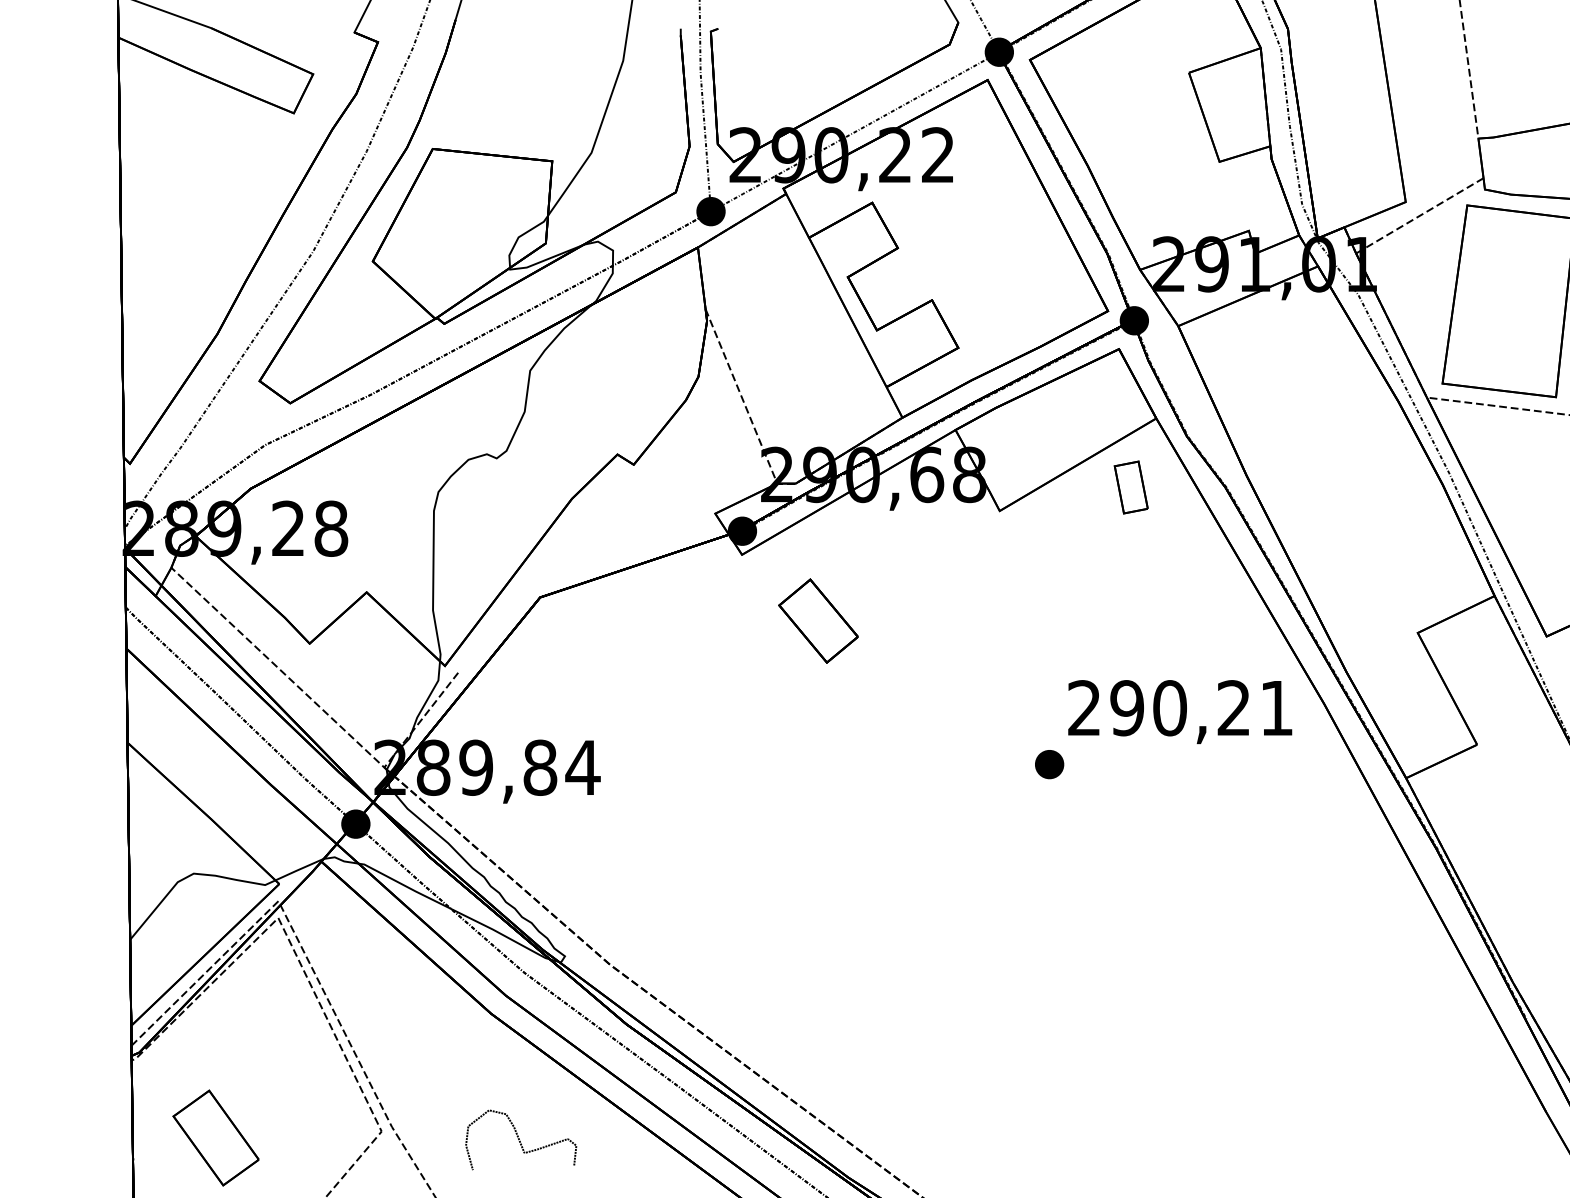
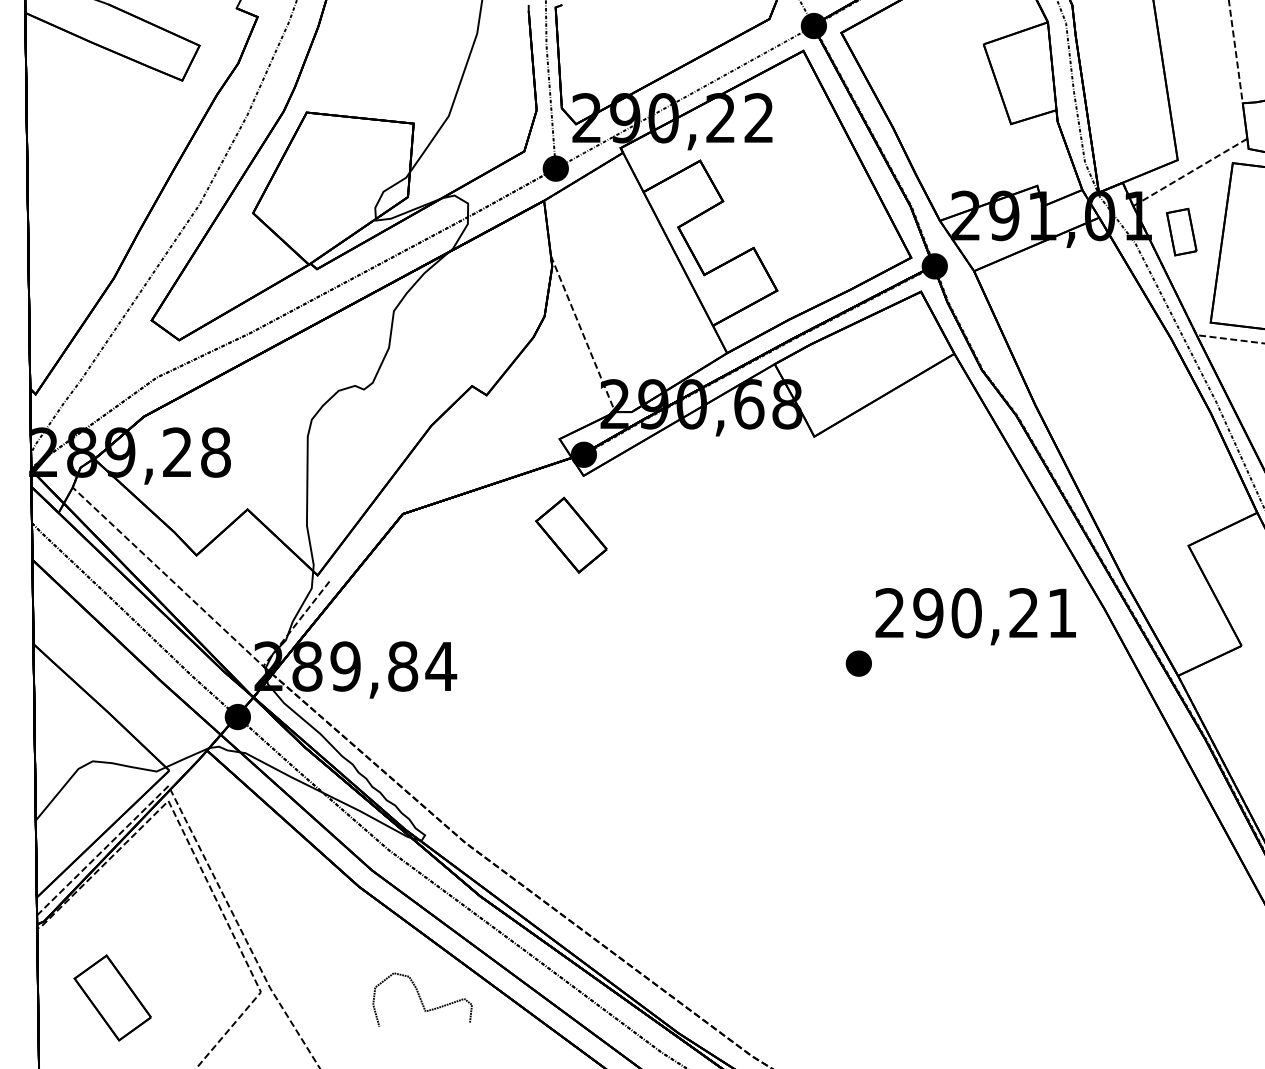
part: (1130, 487) -> (1181, 232), moved
part: (818, 620) -> (571, 534), moved
curve: (520, 1140) -> (421, 1000), moved

